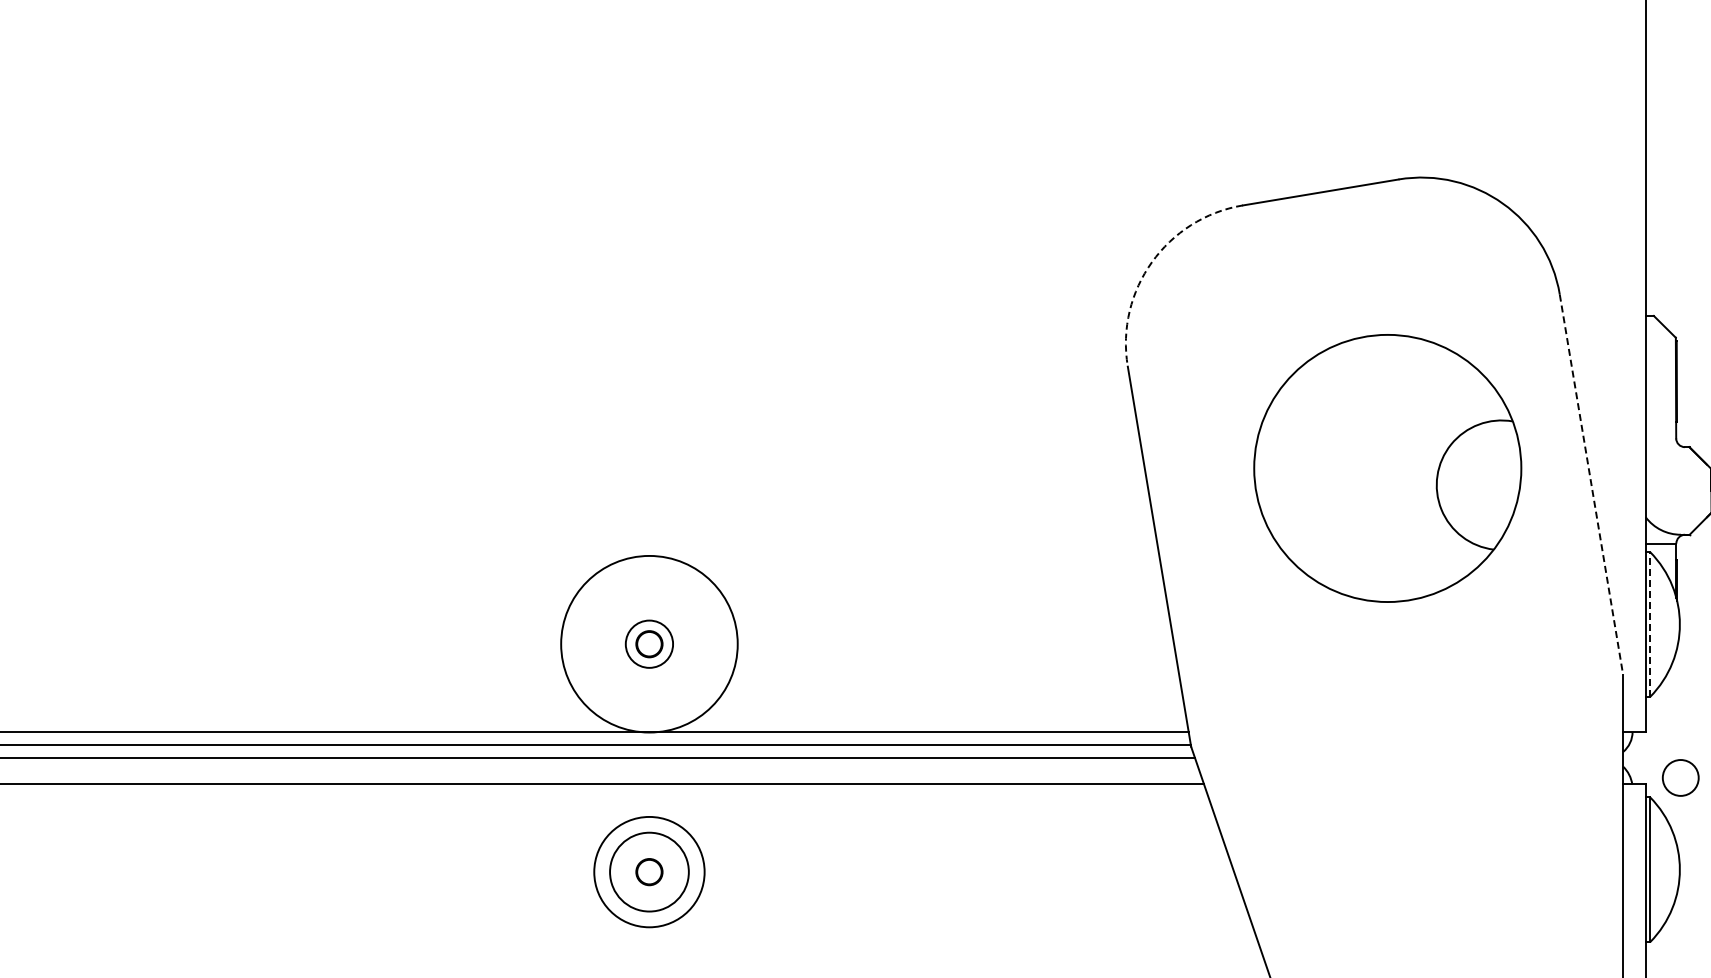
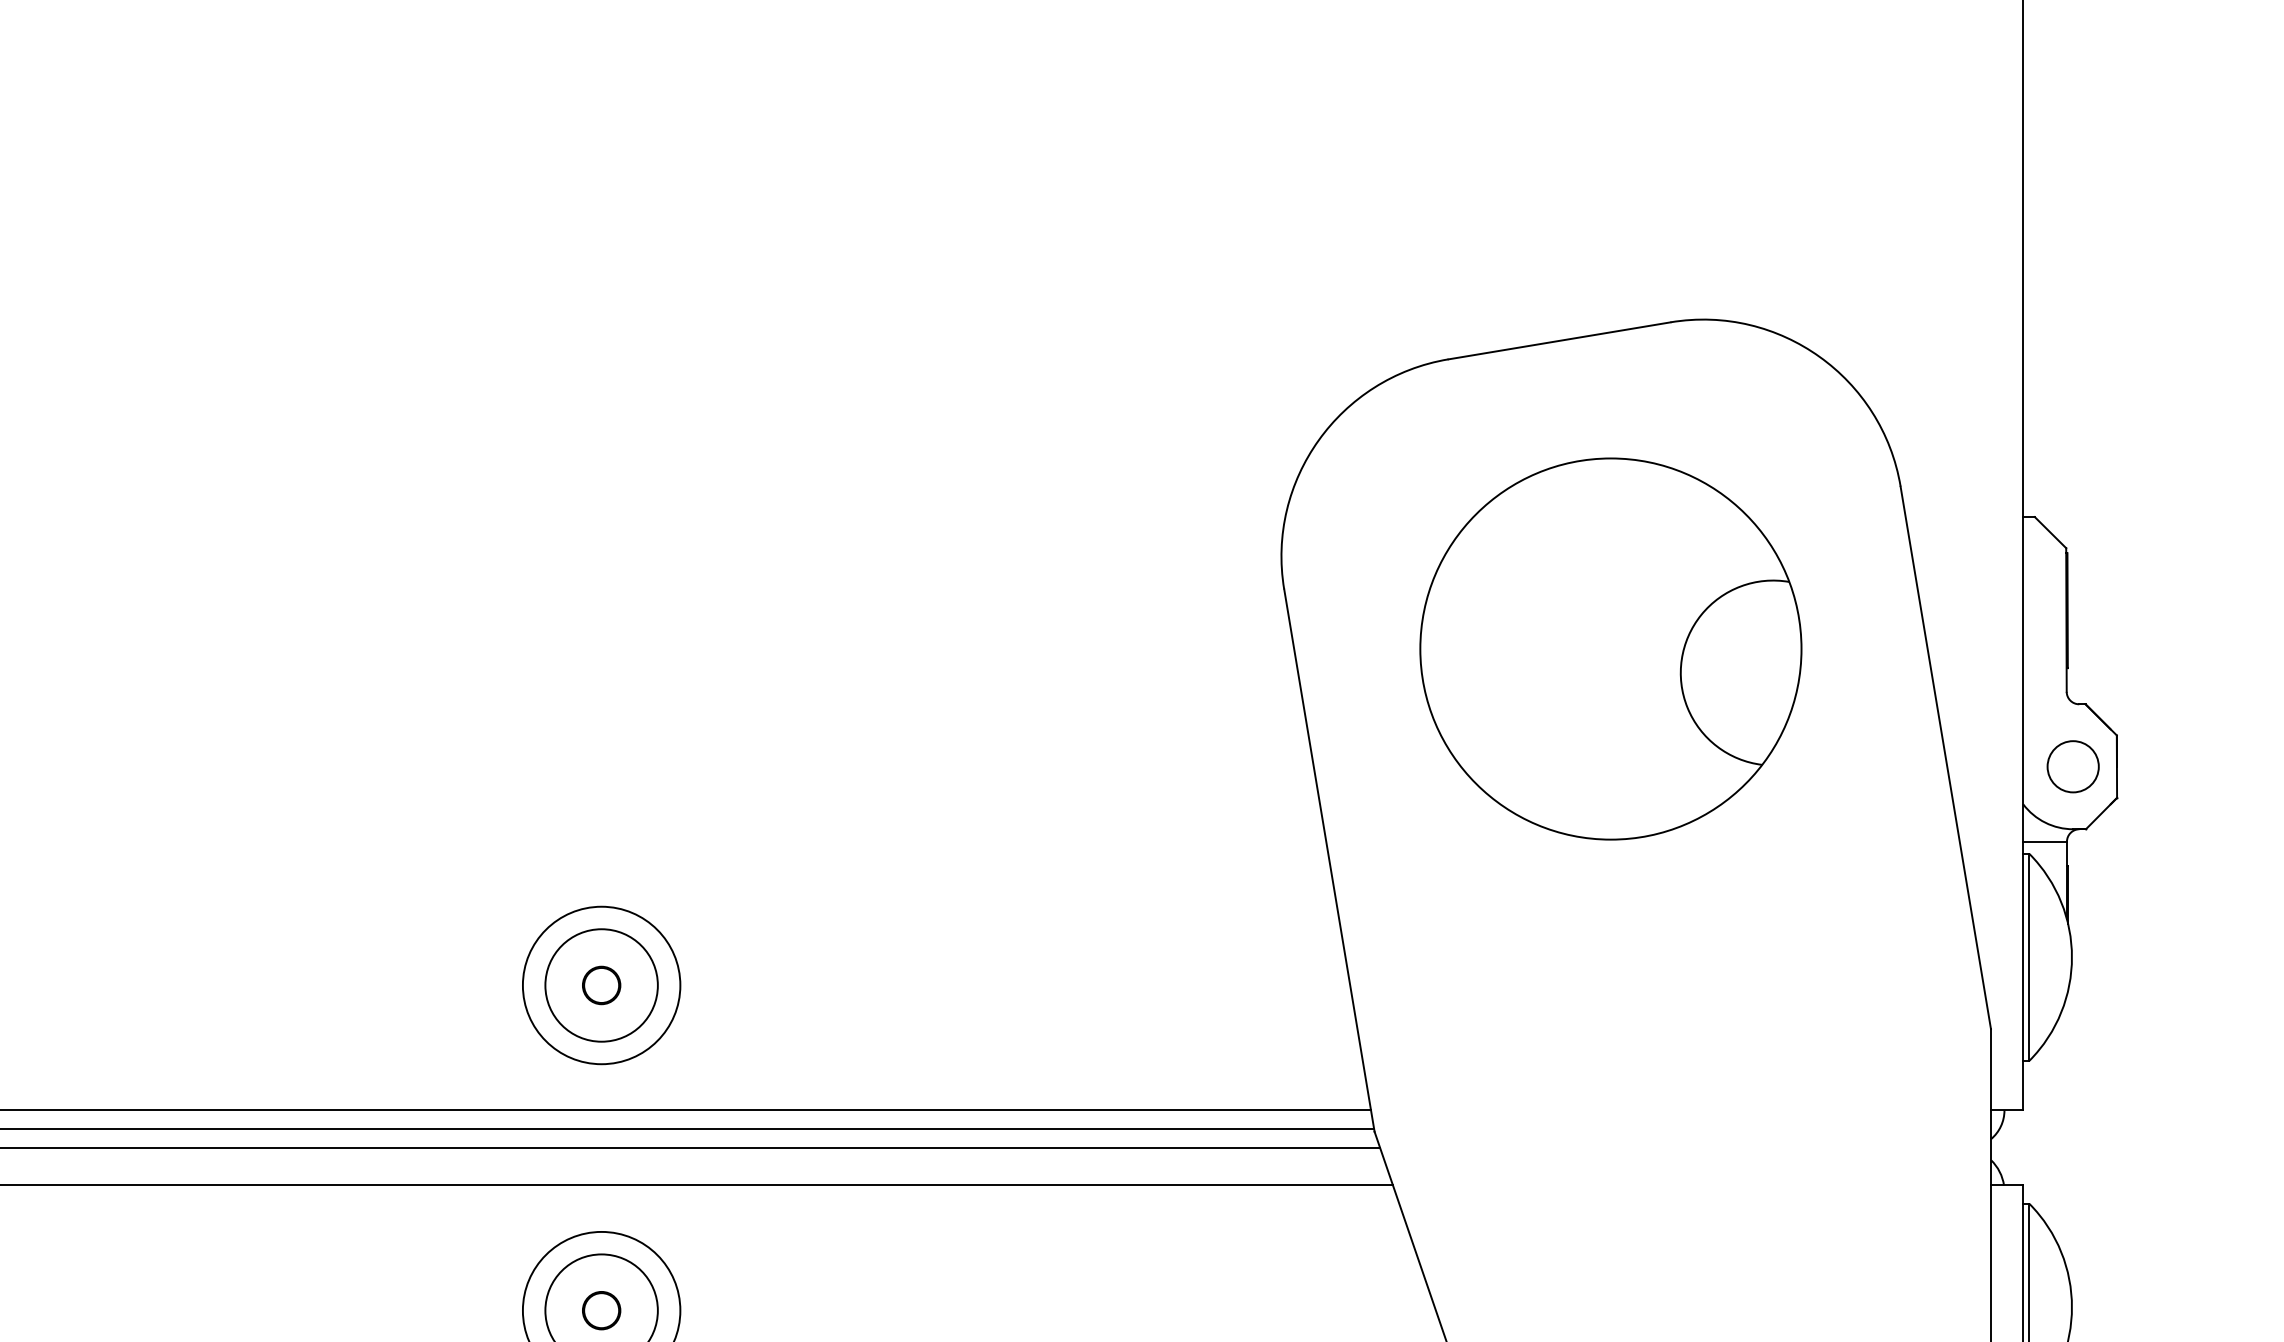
arc: (1152, 262) -> (1319, 440), dashed -> solid
part: (1387, 468) -> (1610, 649), moved
line: (1591, 484) -> (1945, 757), dashed -> solid
line: (1650, 624) -> (2030, 957), dashed -> solid
circle: (649, 643) -> (601, 984), size x1.67
circle: (649, 644) -> (601, 985), size x0.62
circle: (1680, 777) -> (2072, 766), moved

